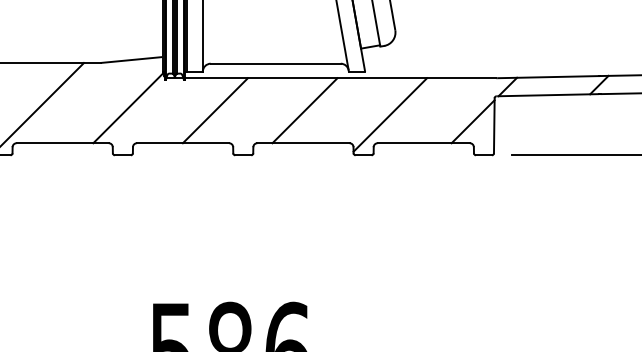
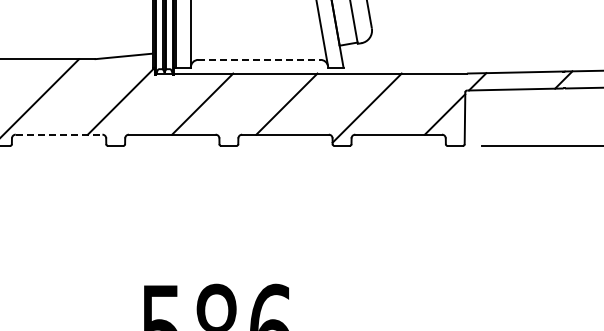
line: (275, 63) -> (259, 59), solid -> dashed
line: (63, 143) -> (59, 134), solid -> dashed

